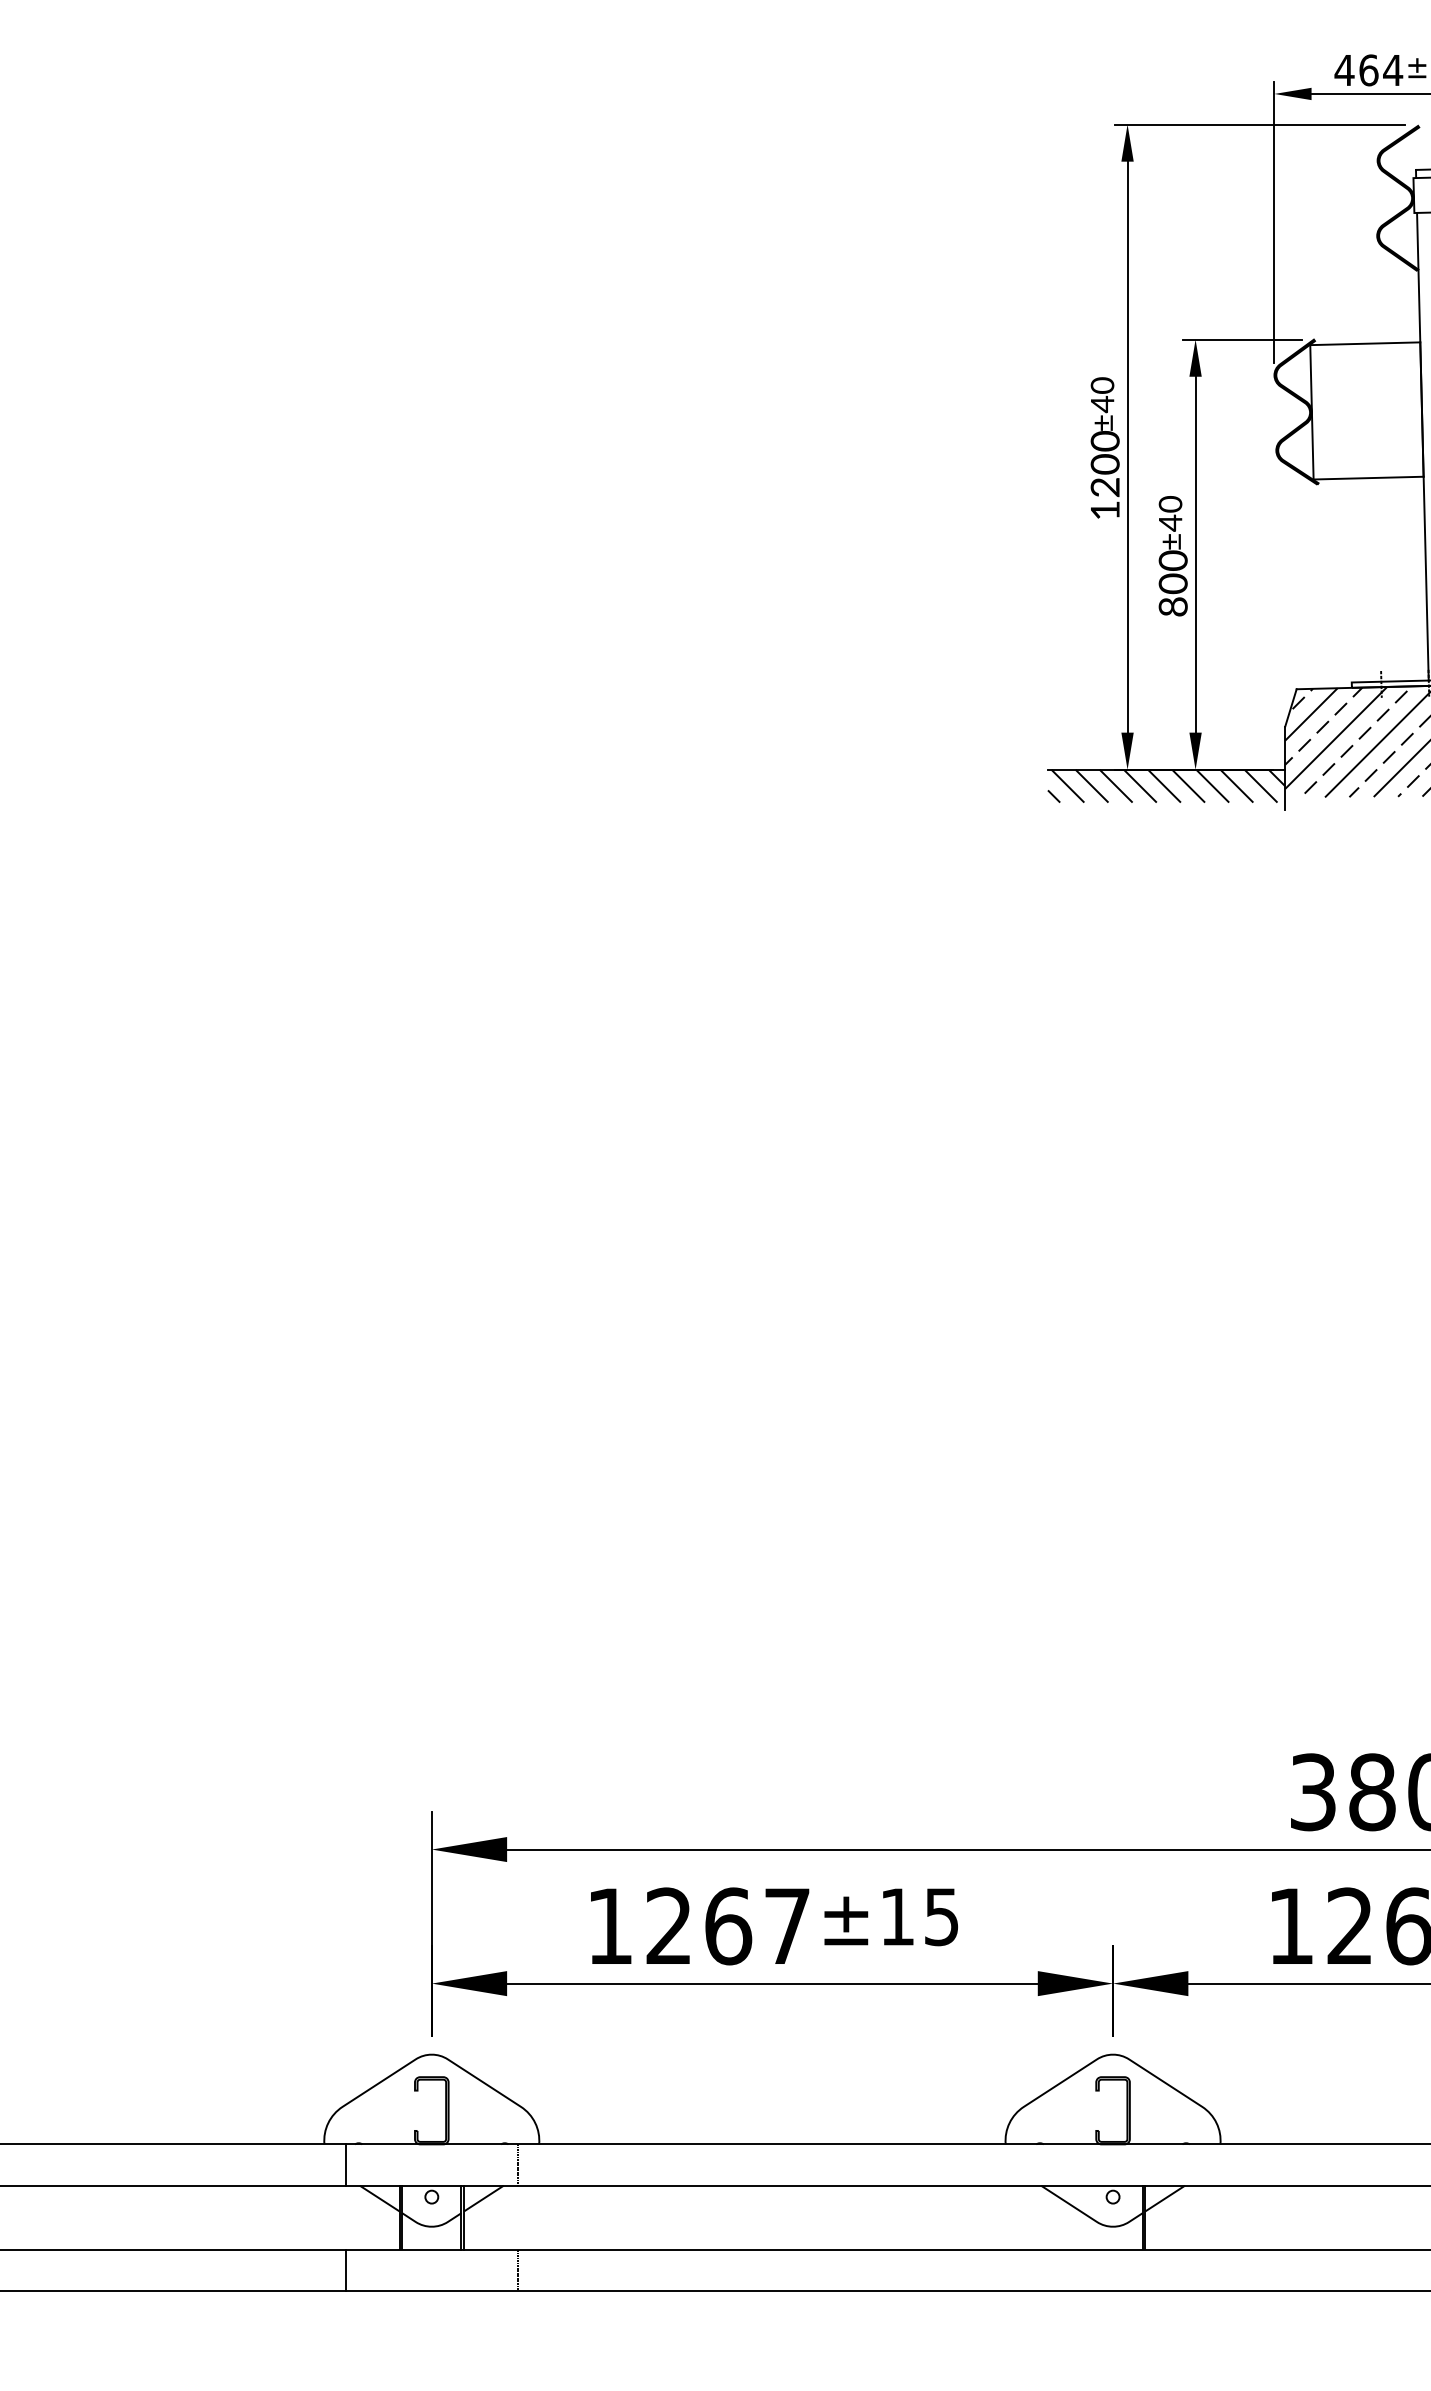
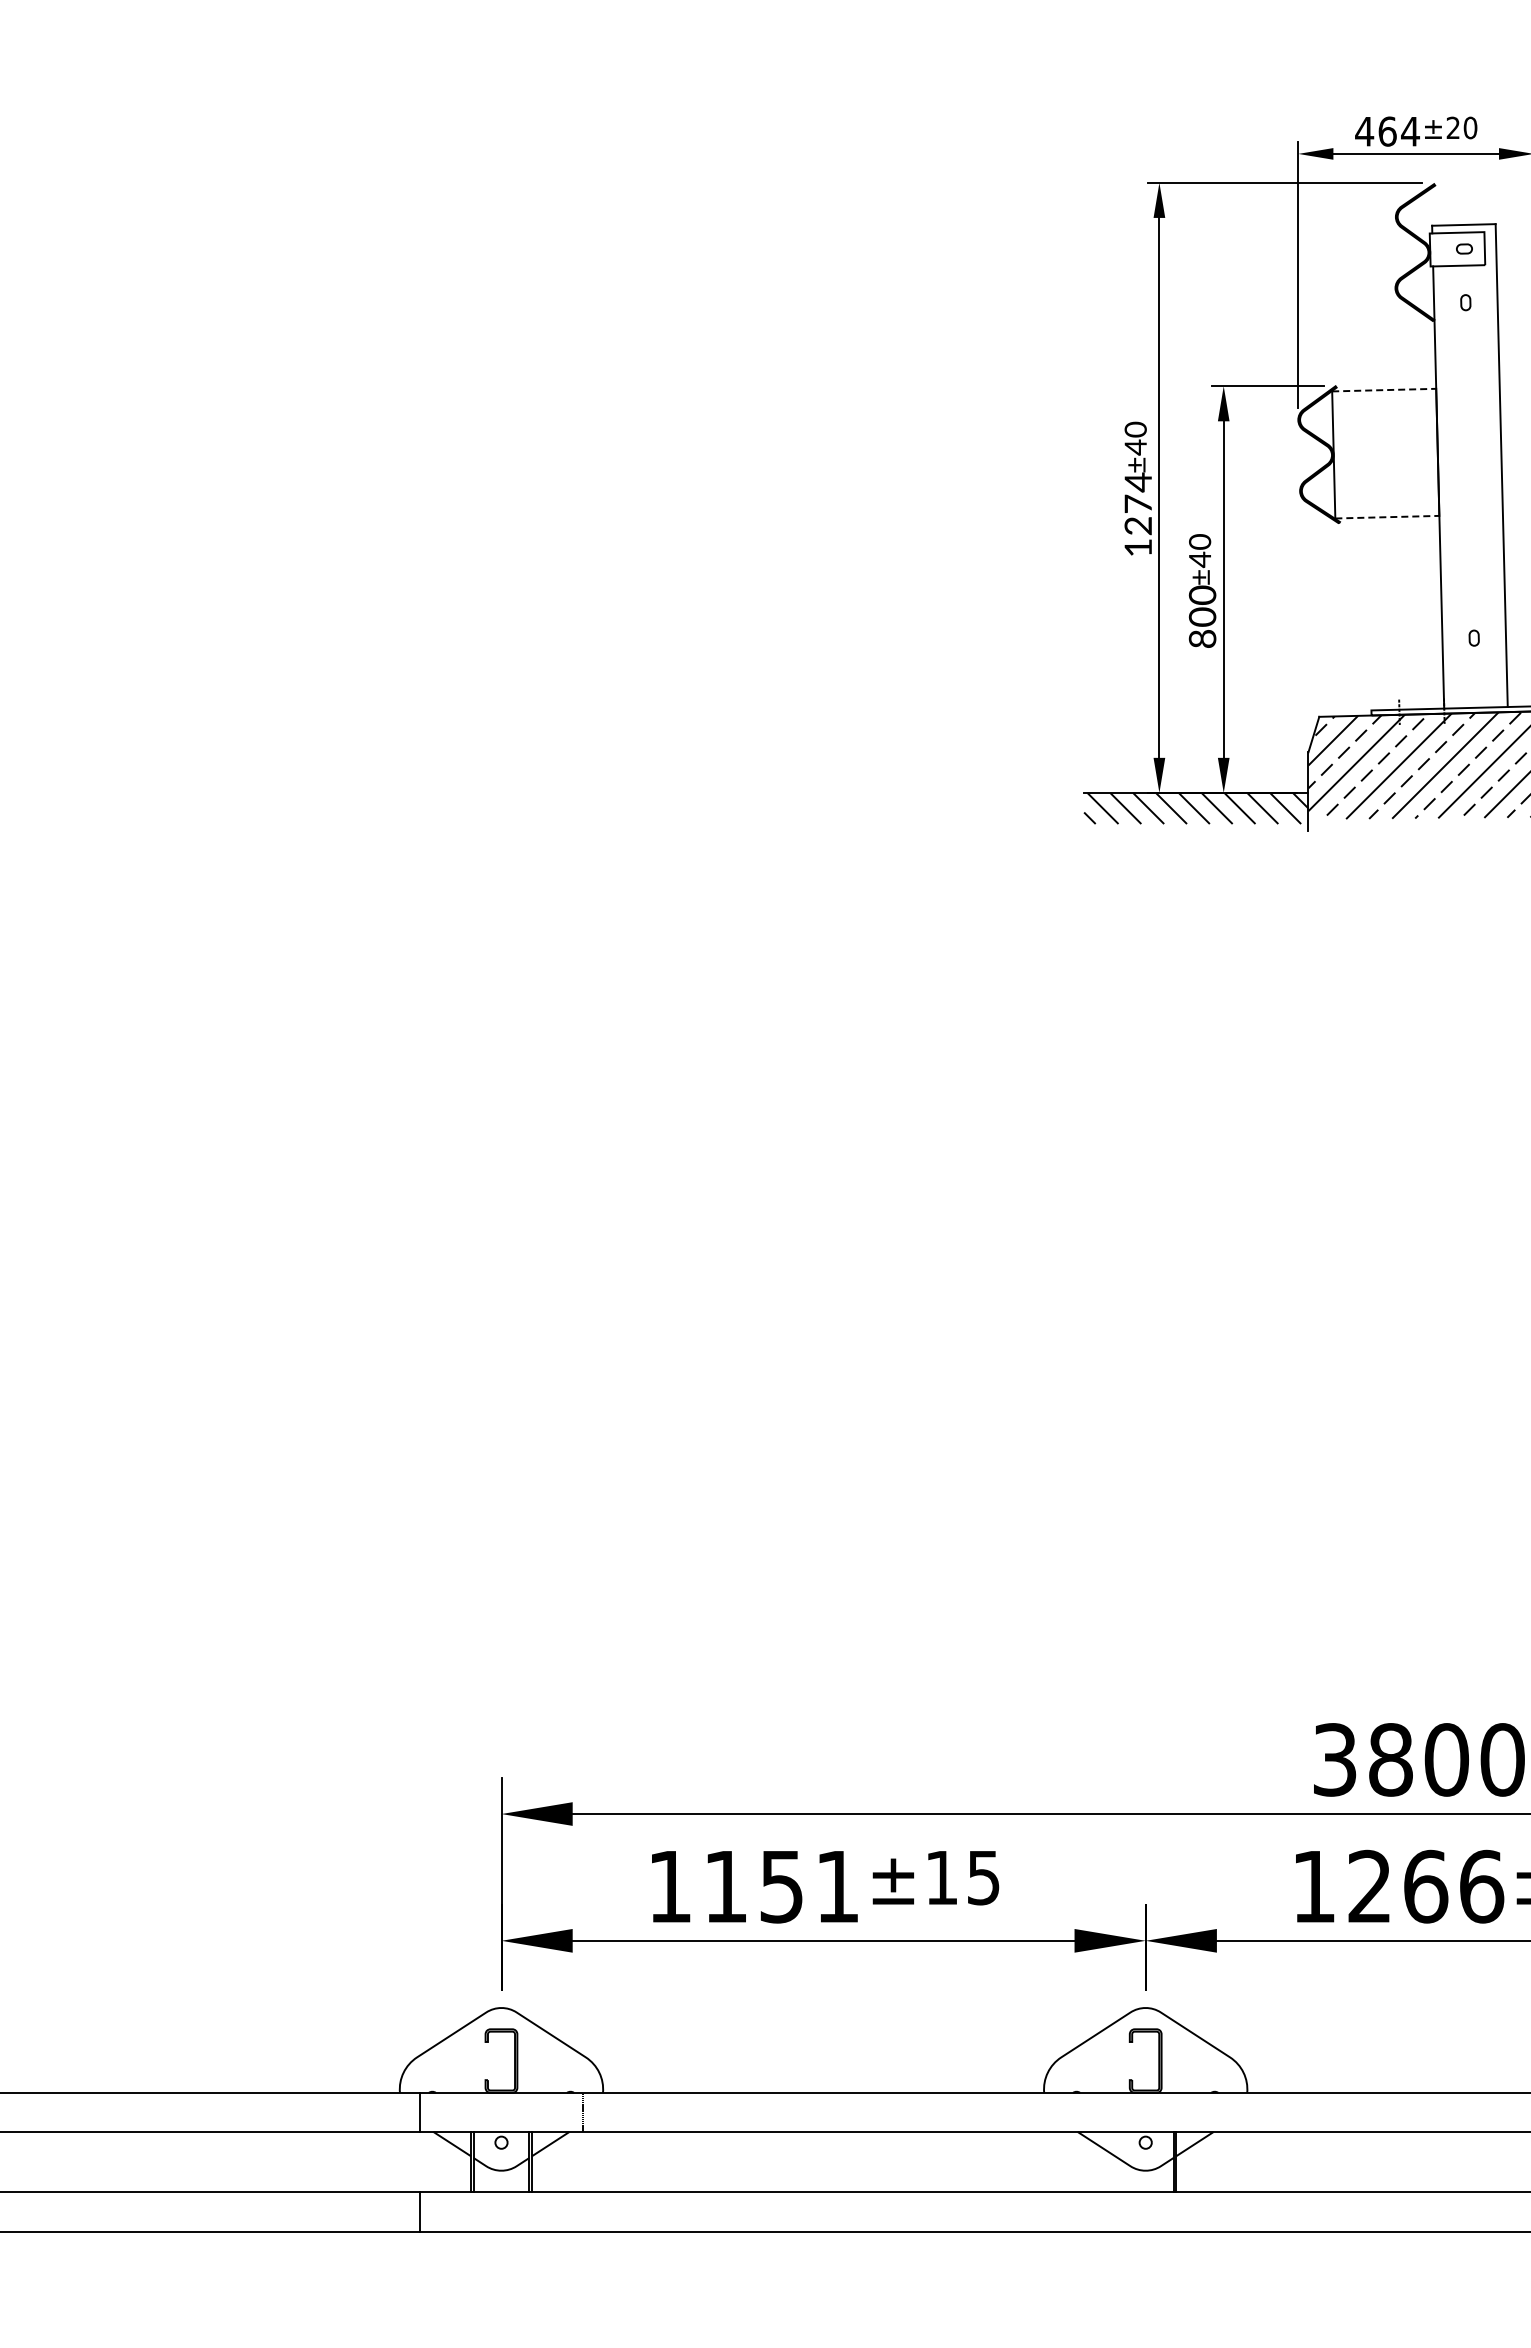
line: (1365, 344) -> (1384, 390), solid -> dashed
text: (1104, 452) -> (1137, 492), 1200 -> 1274
line: (1368, 478) -> (1387, 517), solid -> dashed
text: (727, 1926) -> (781, 1886), 1267 -> 1151
line: (517, 2269) -> (582, 2211), removed

